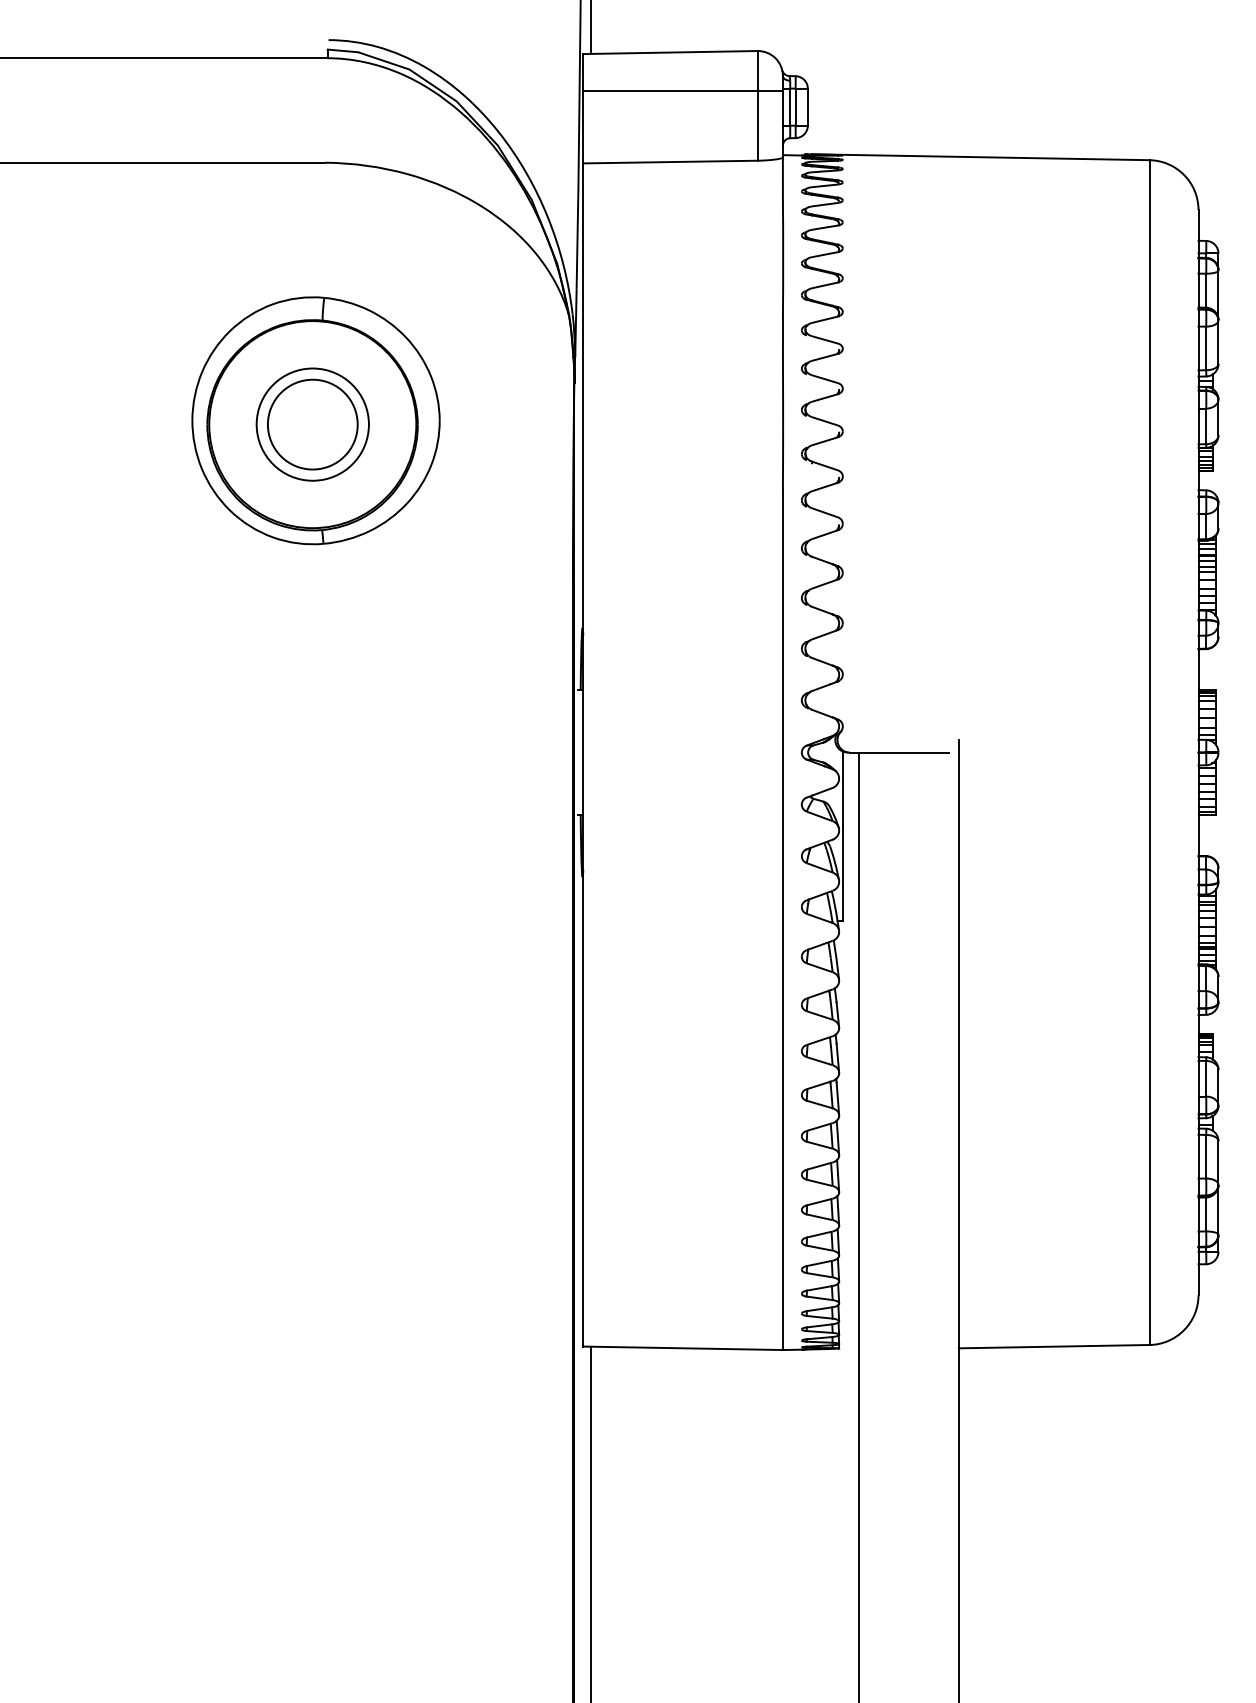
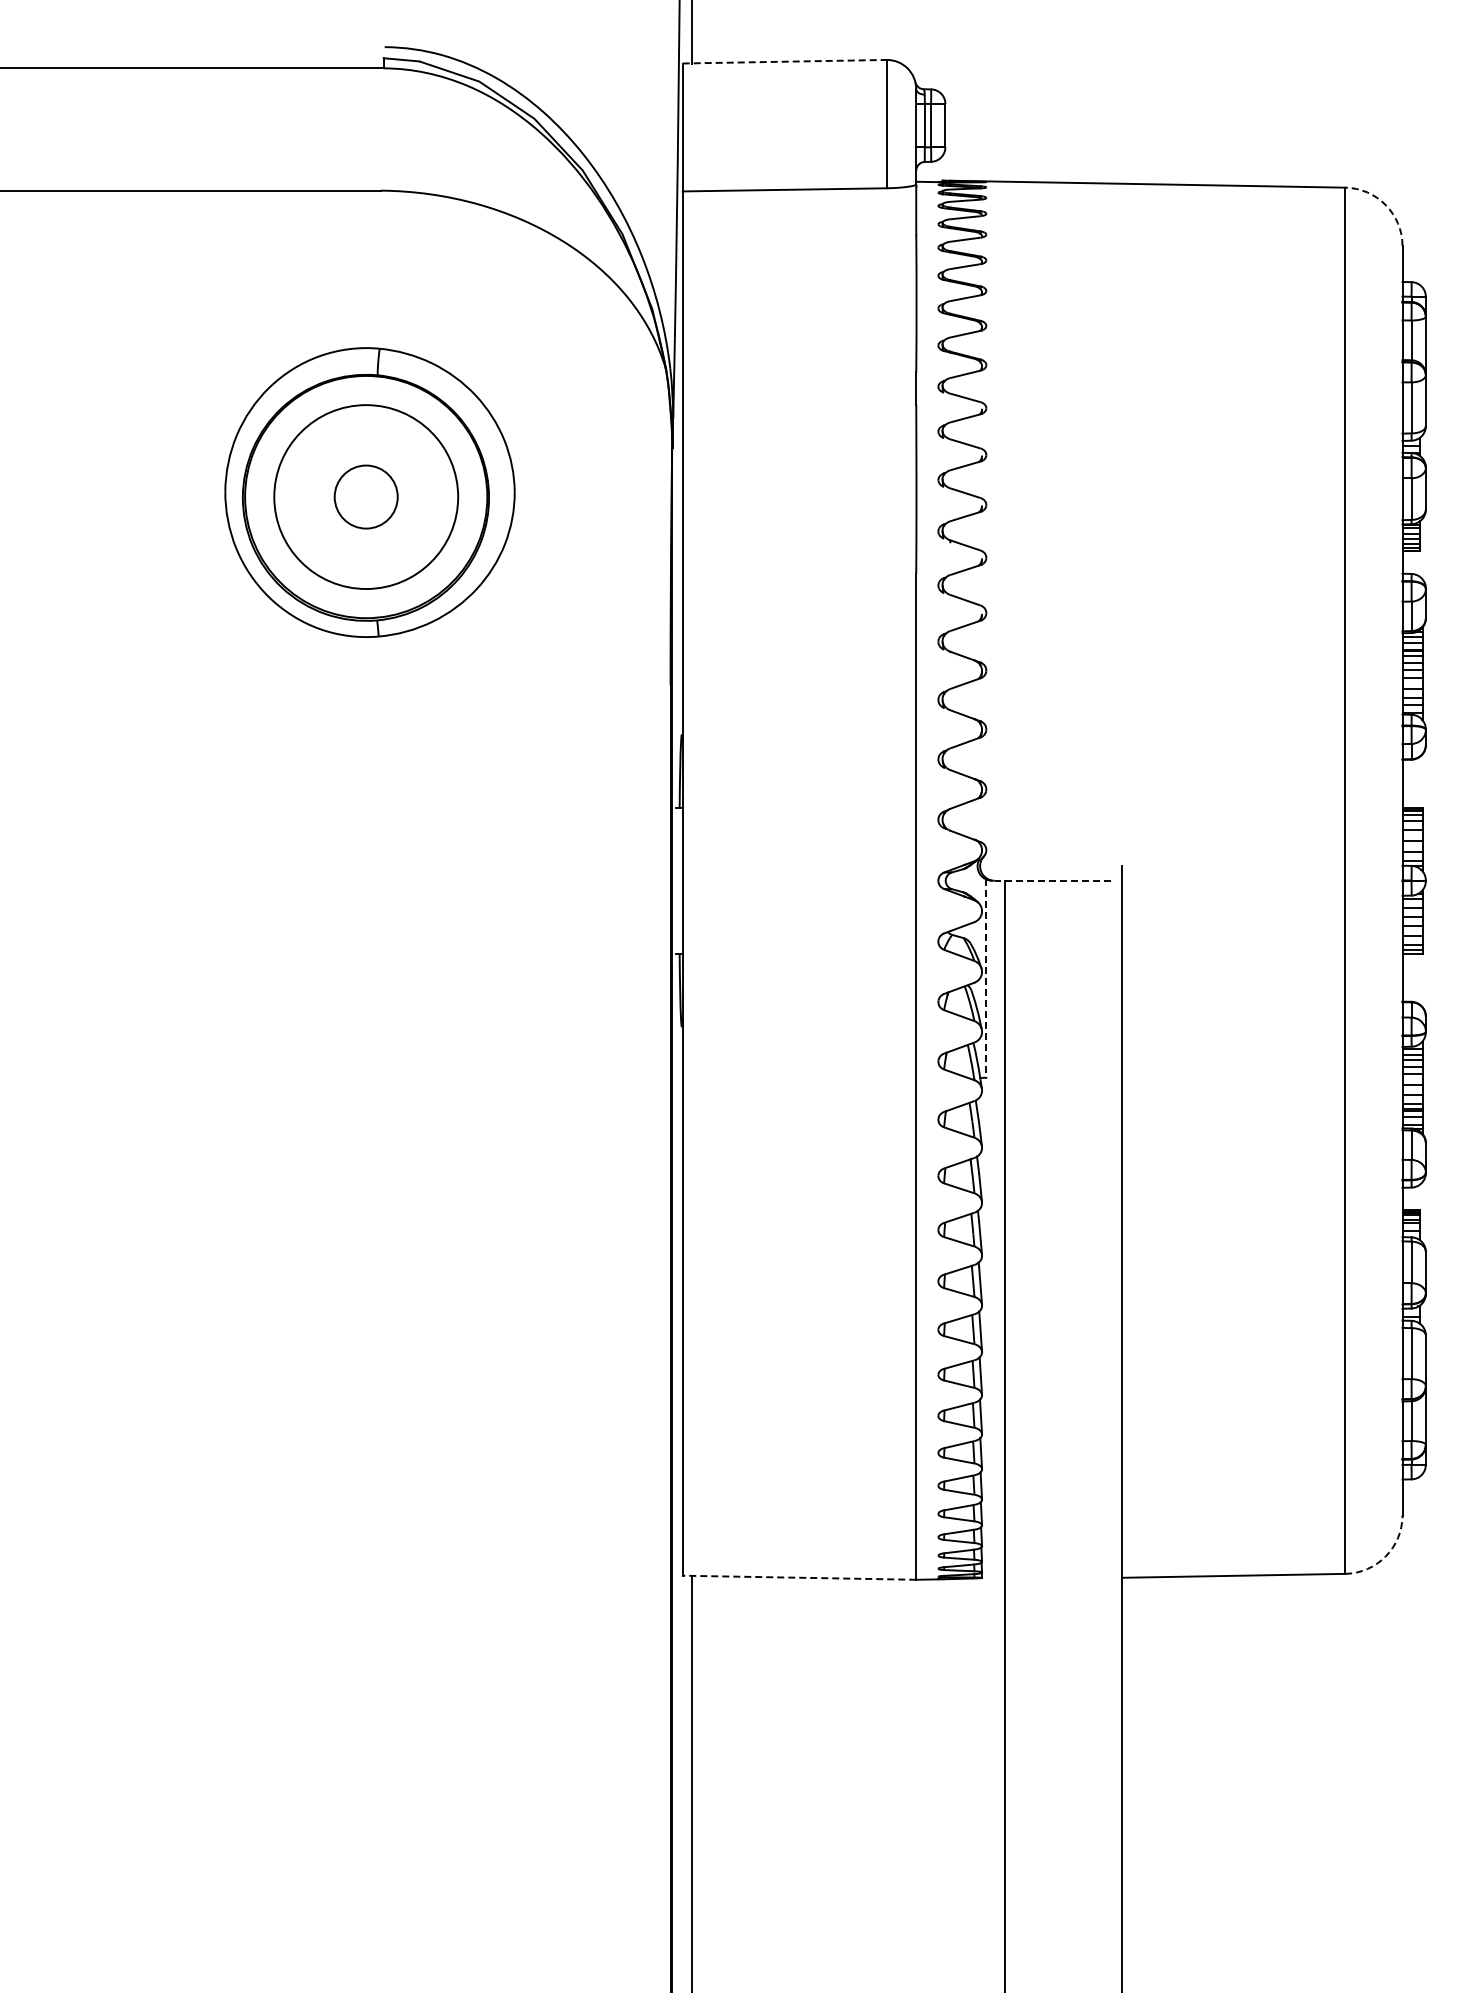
line: (670, 52) -> (784, 61), solid -> dashed
line: (683, 91) -> (799, 107), removed
arc: (1183, 175) -> (1385, 205), solid -> dashed
circle: (312, 424) -> (365, 496), size x0.6
circle: (312, 424) -> (365, 496), size x1.4
line: (899, 752) -> (1052, 880), solid -> dashed
line: (842, 836) -> (986, 979), solid -> dashed
arc: (1183, 1330) -> (1385, 1556), solid -> dashed
line: (683, 1348) -> (799, 1577), solid -> dashed

